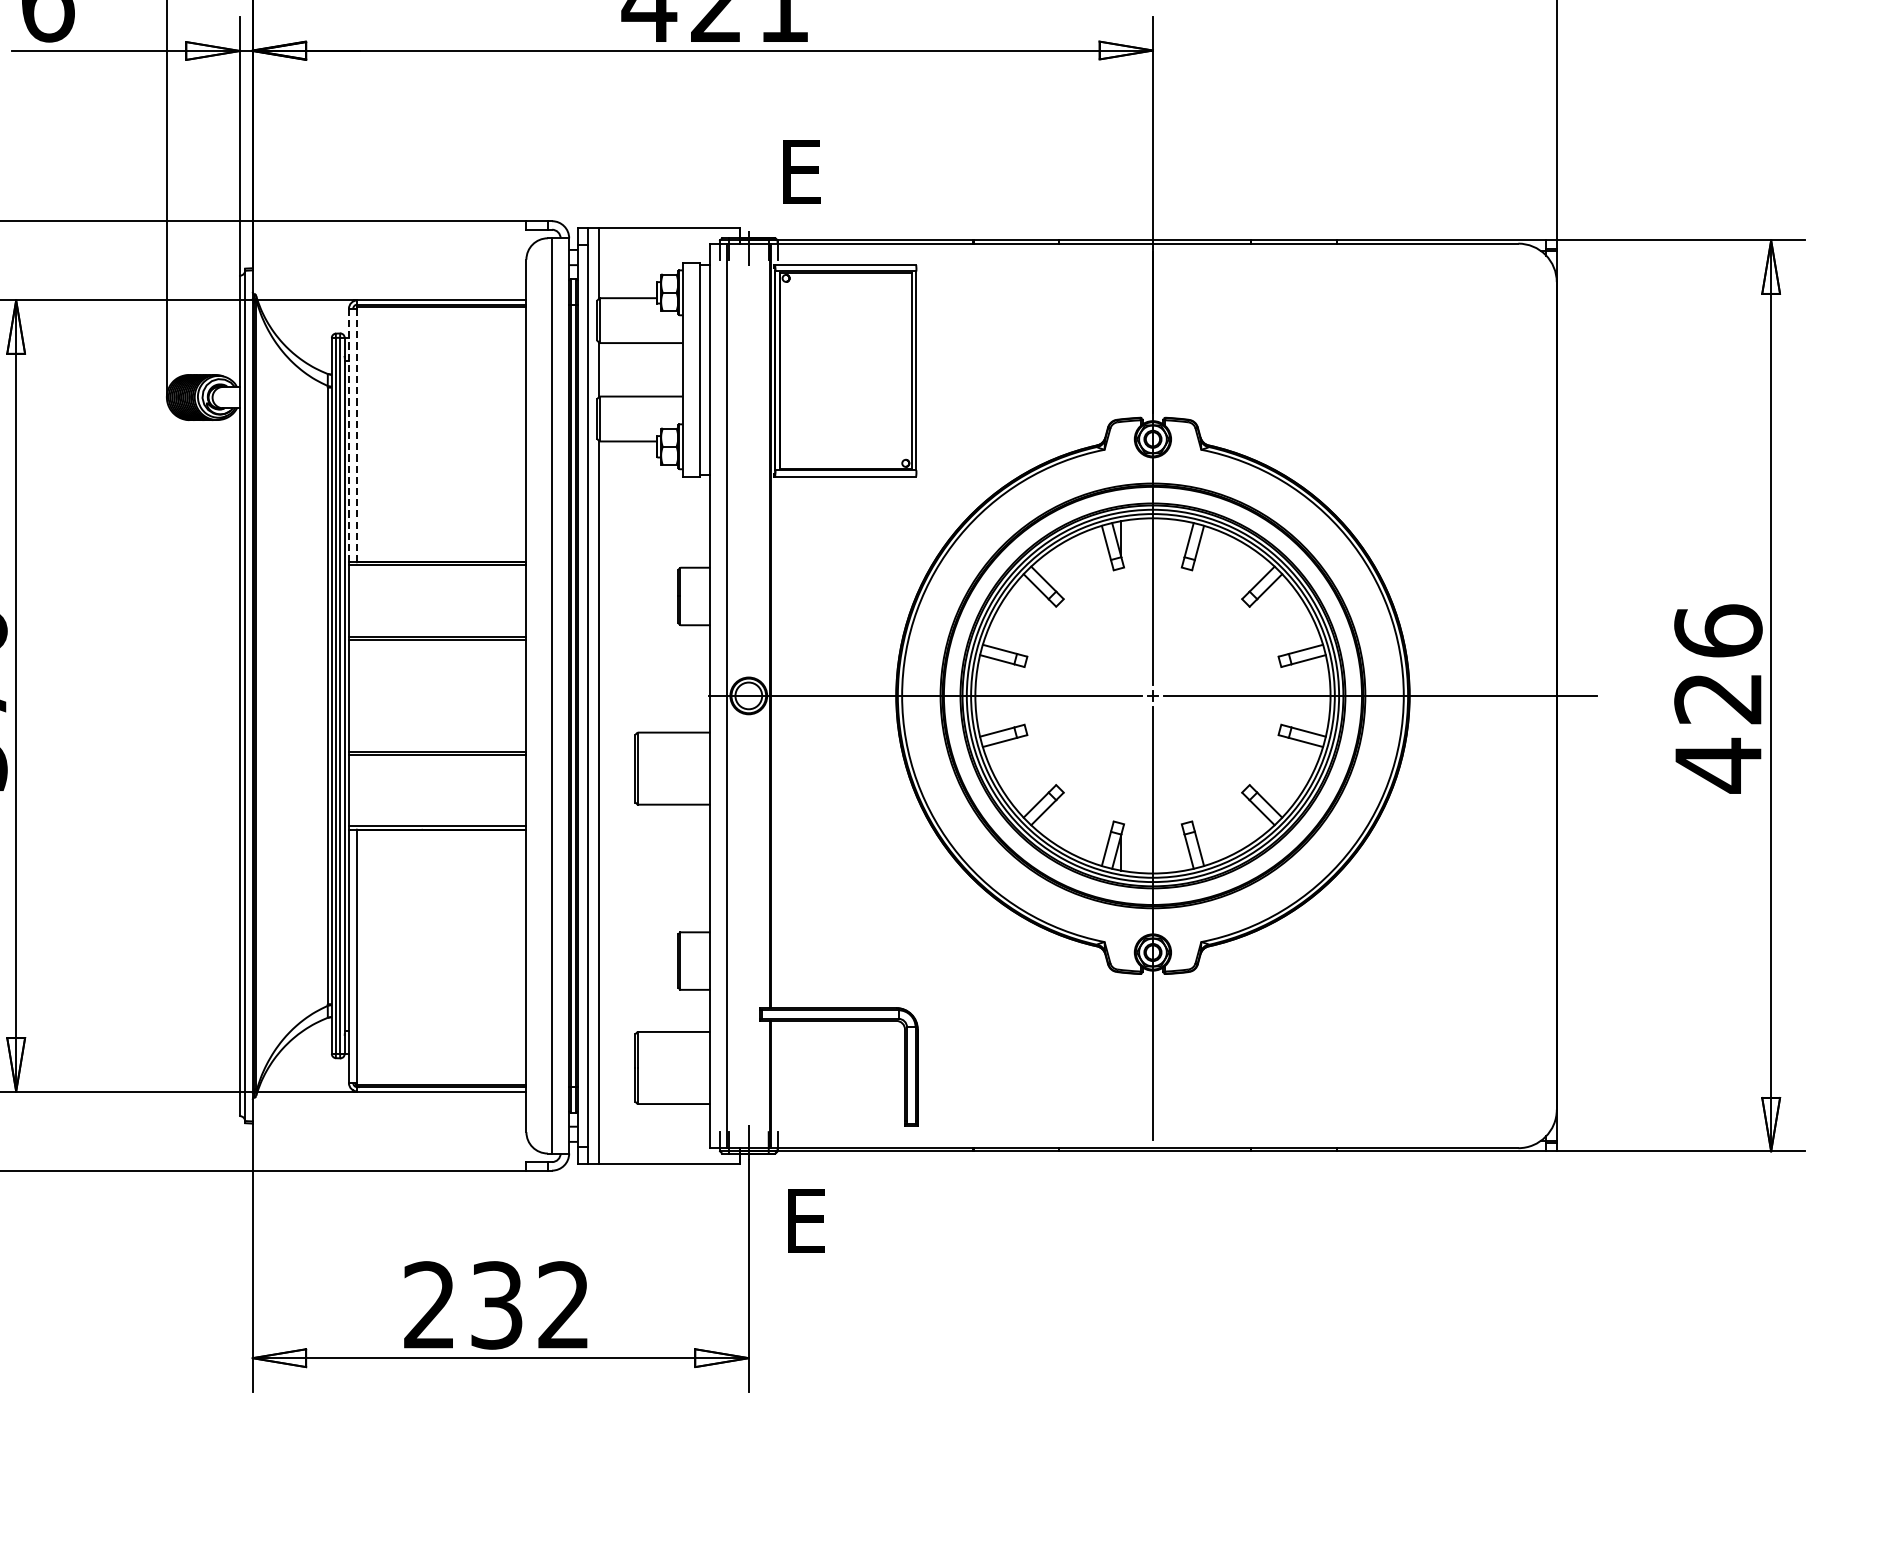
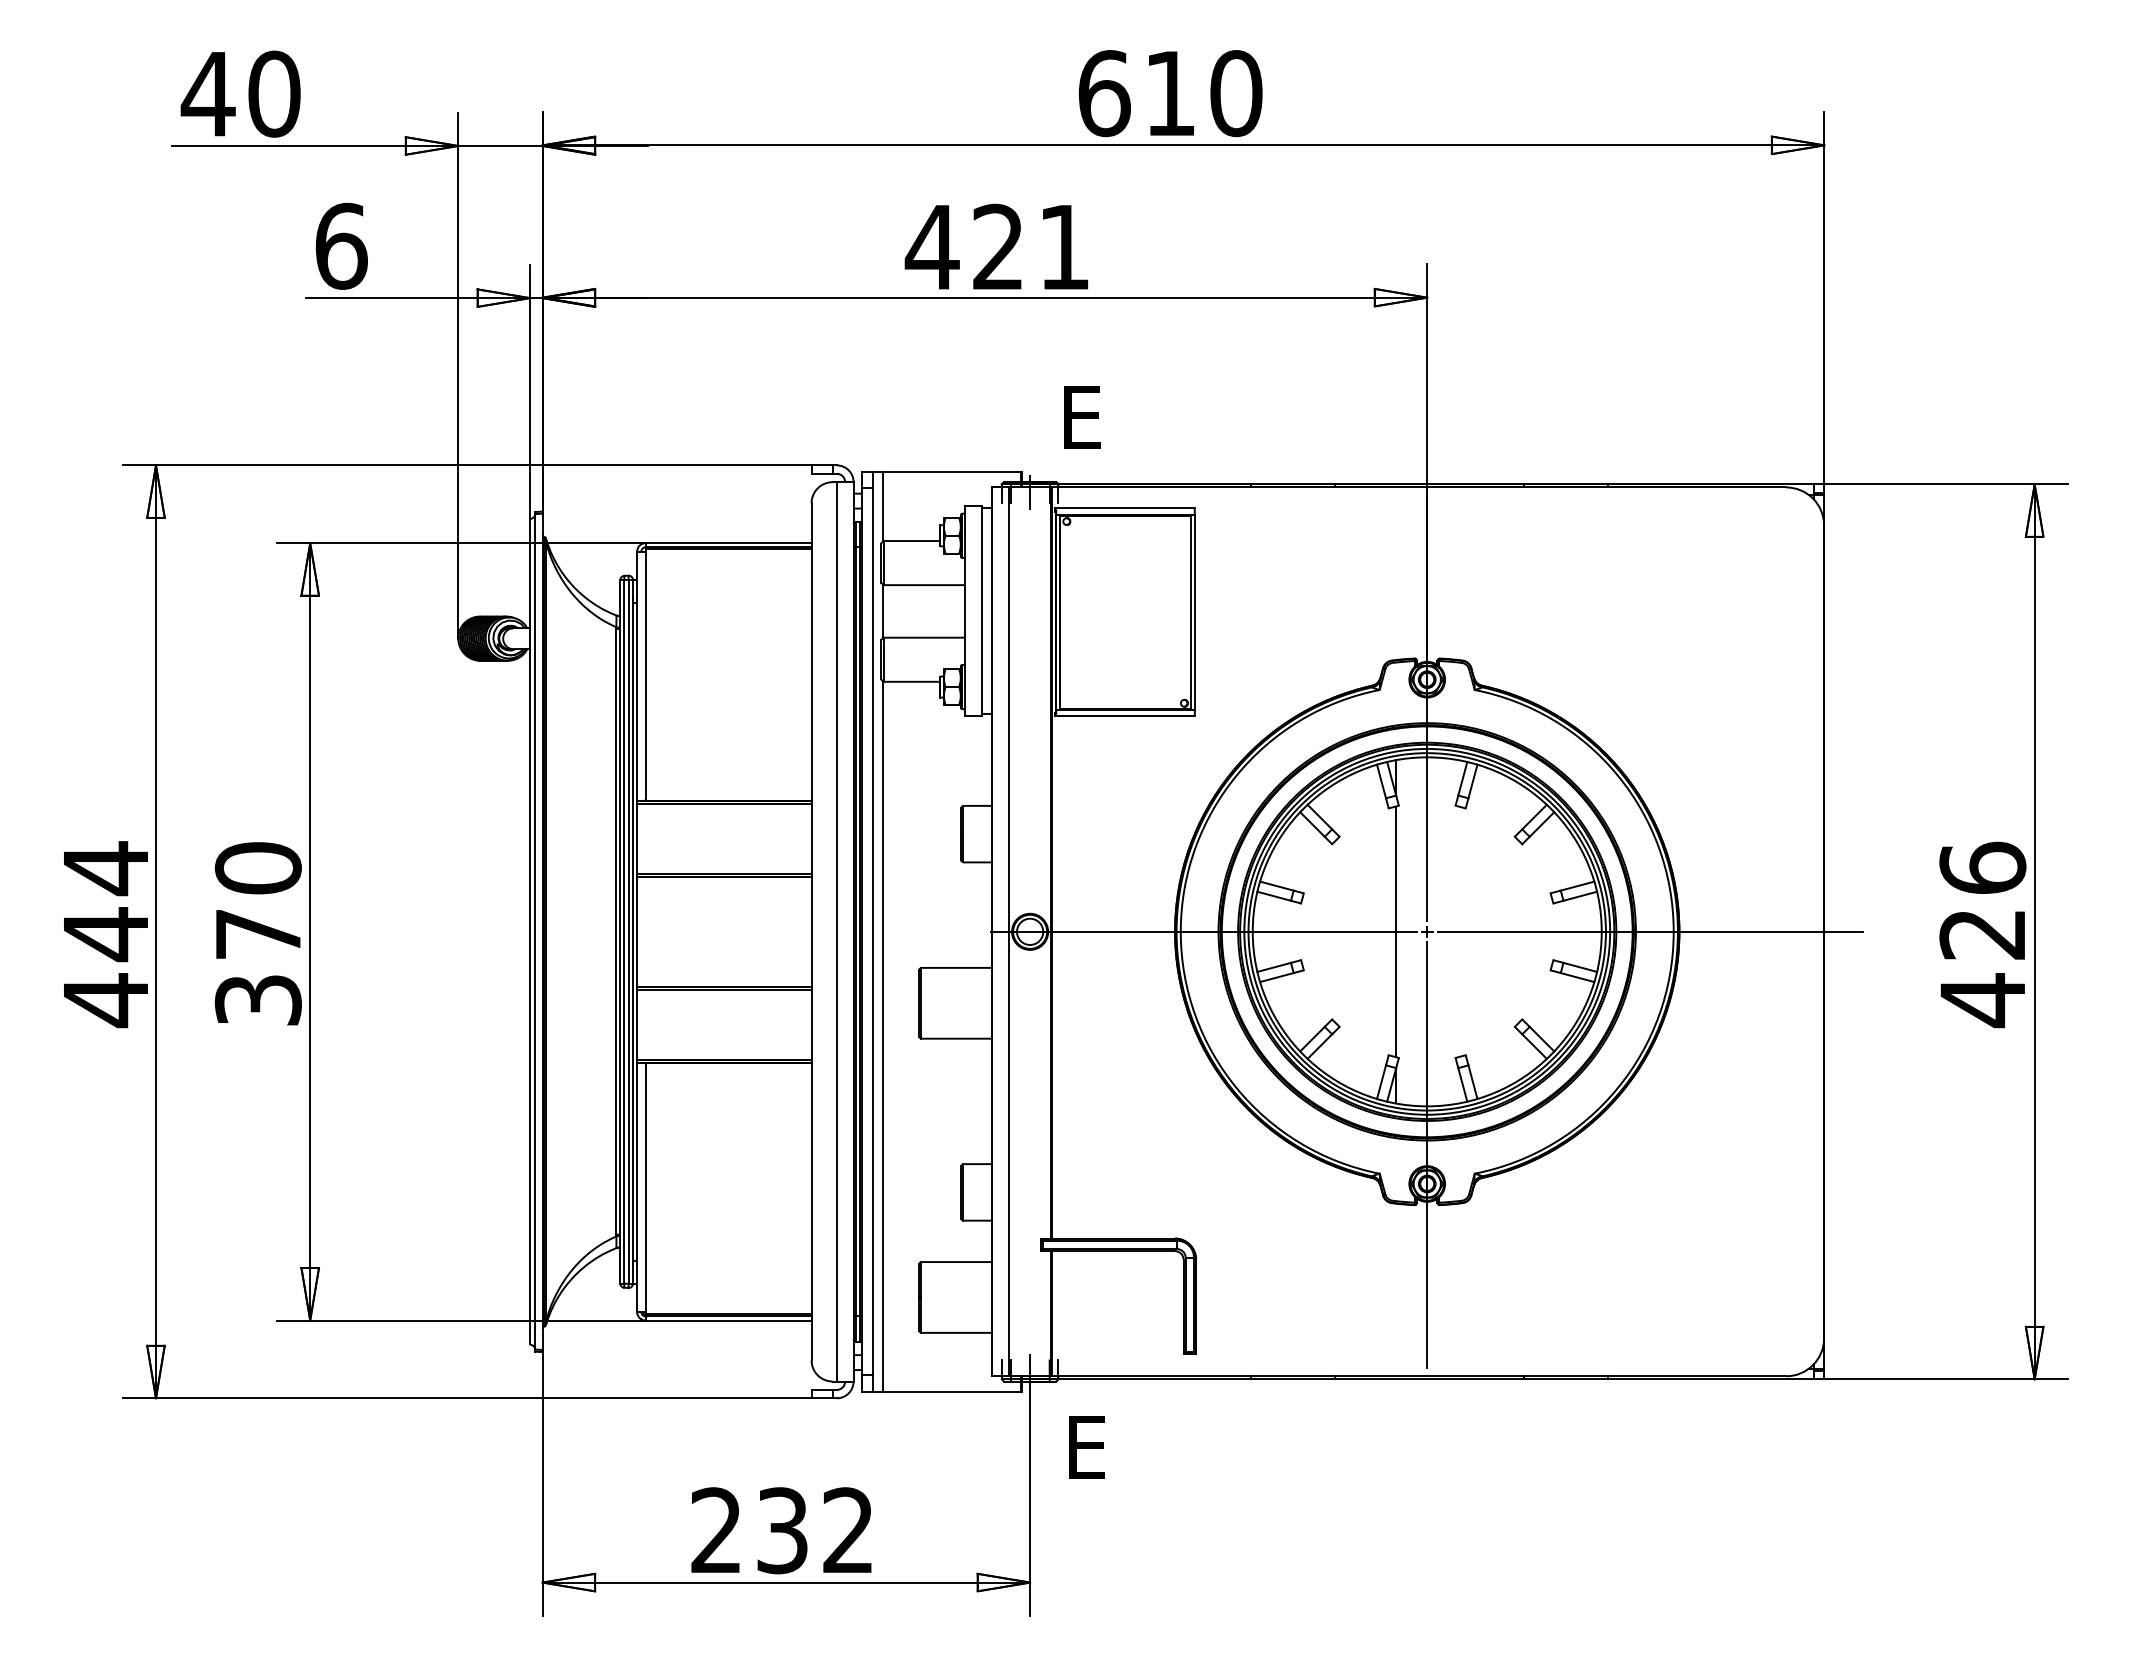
line: (357, 435) -> (645, 675), dashed -> solid
line: (349, 436) -> (637, 676), dashed -> solid
line: (1120, 695) -> (1395, 931), added

